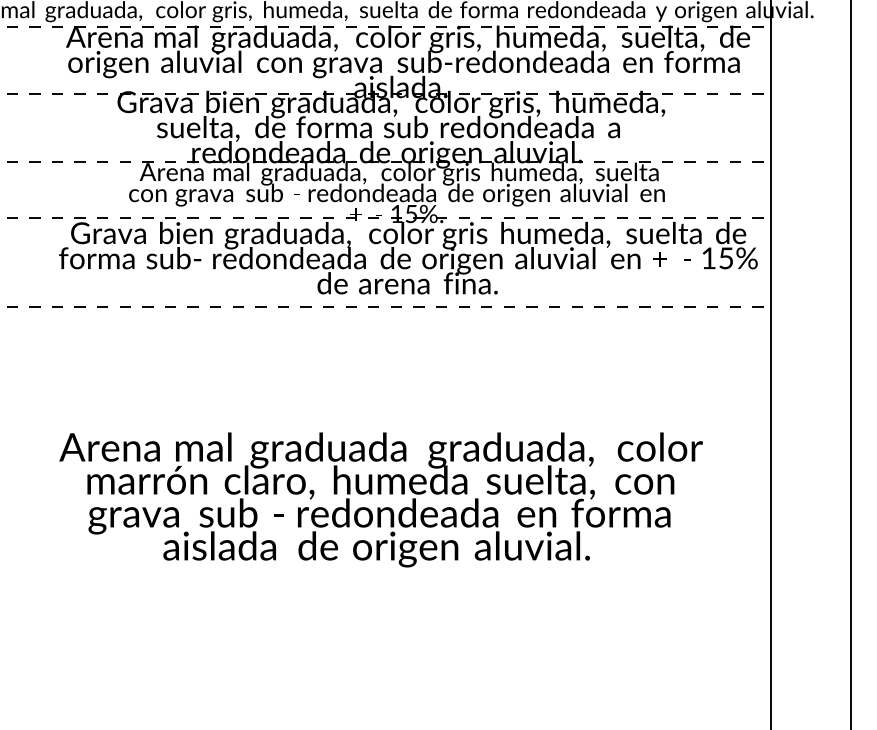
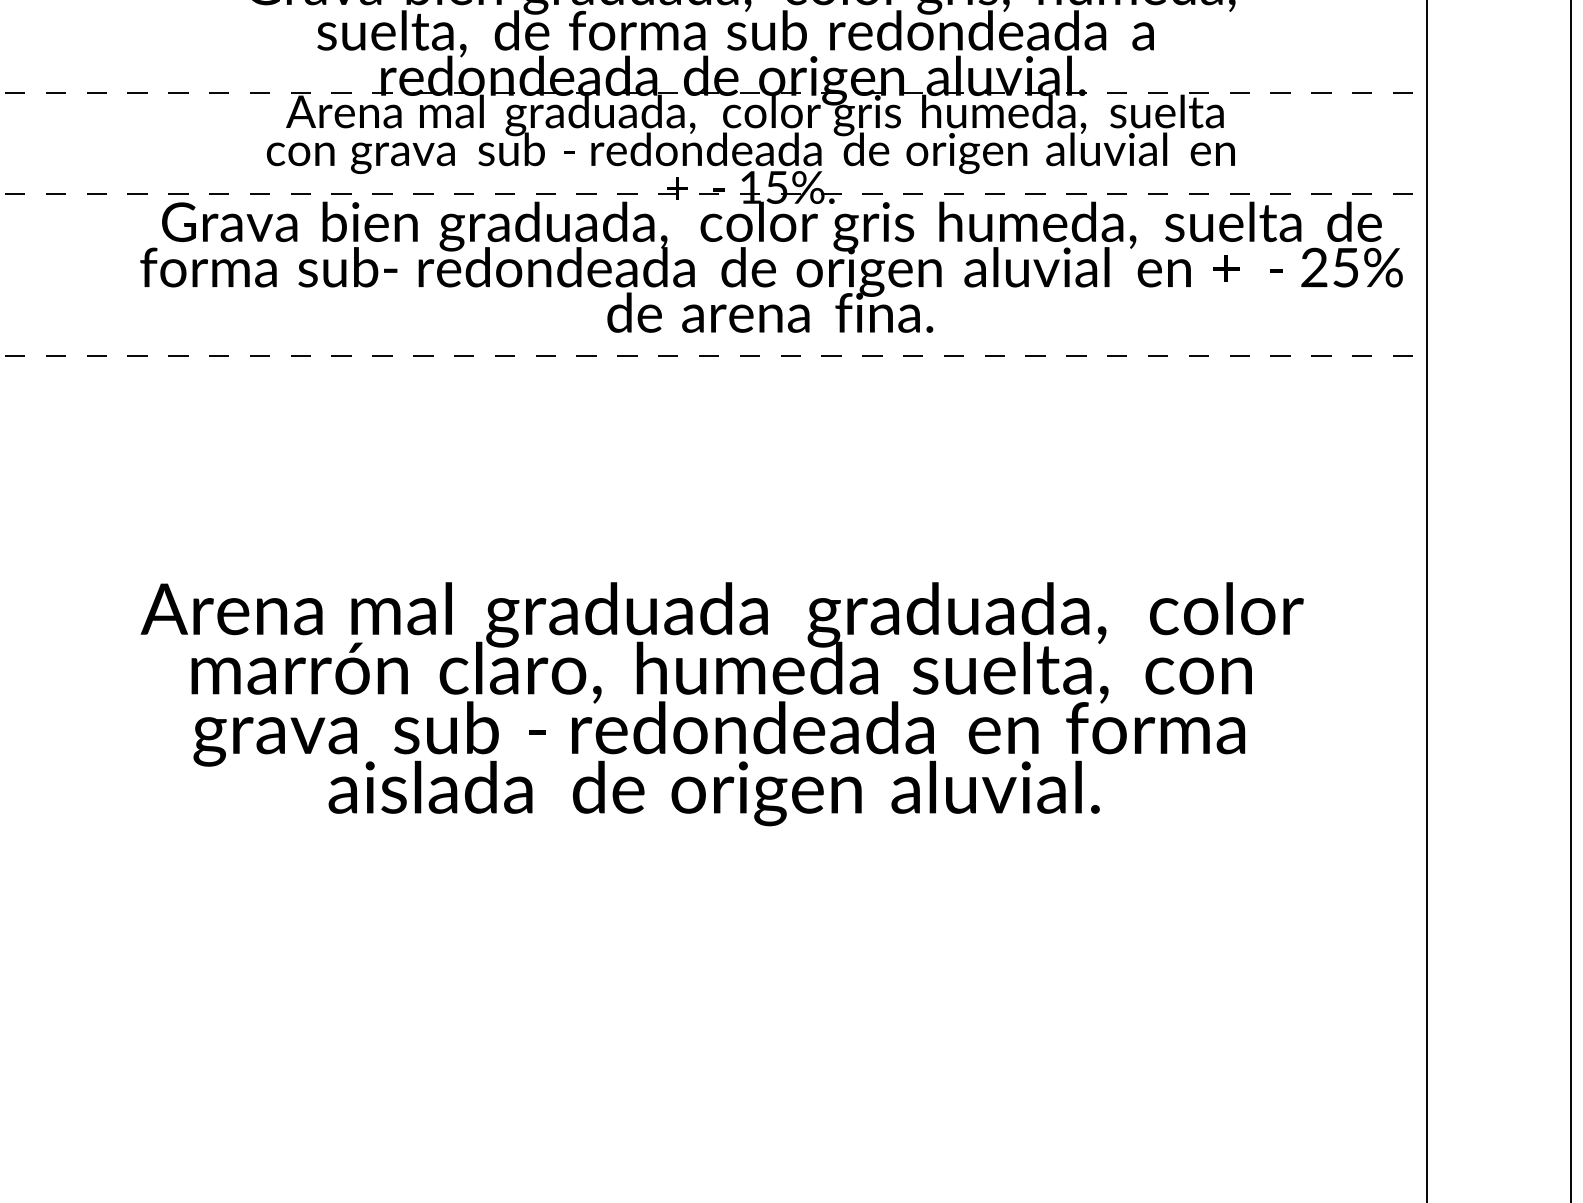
text: (708, 258) -> (1313, 267), 15% -> 25%

